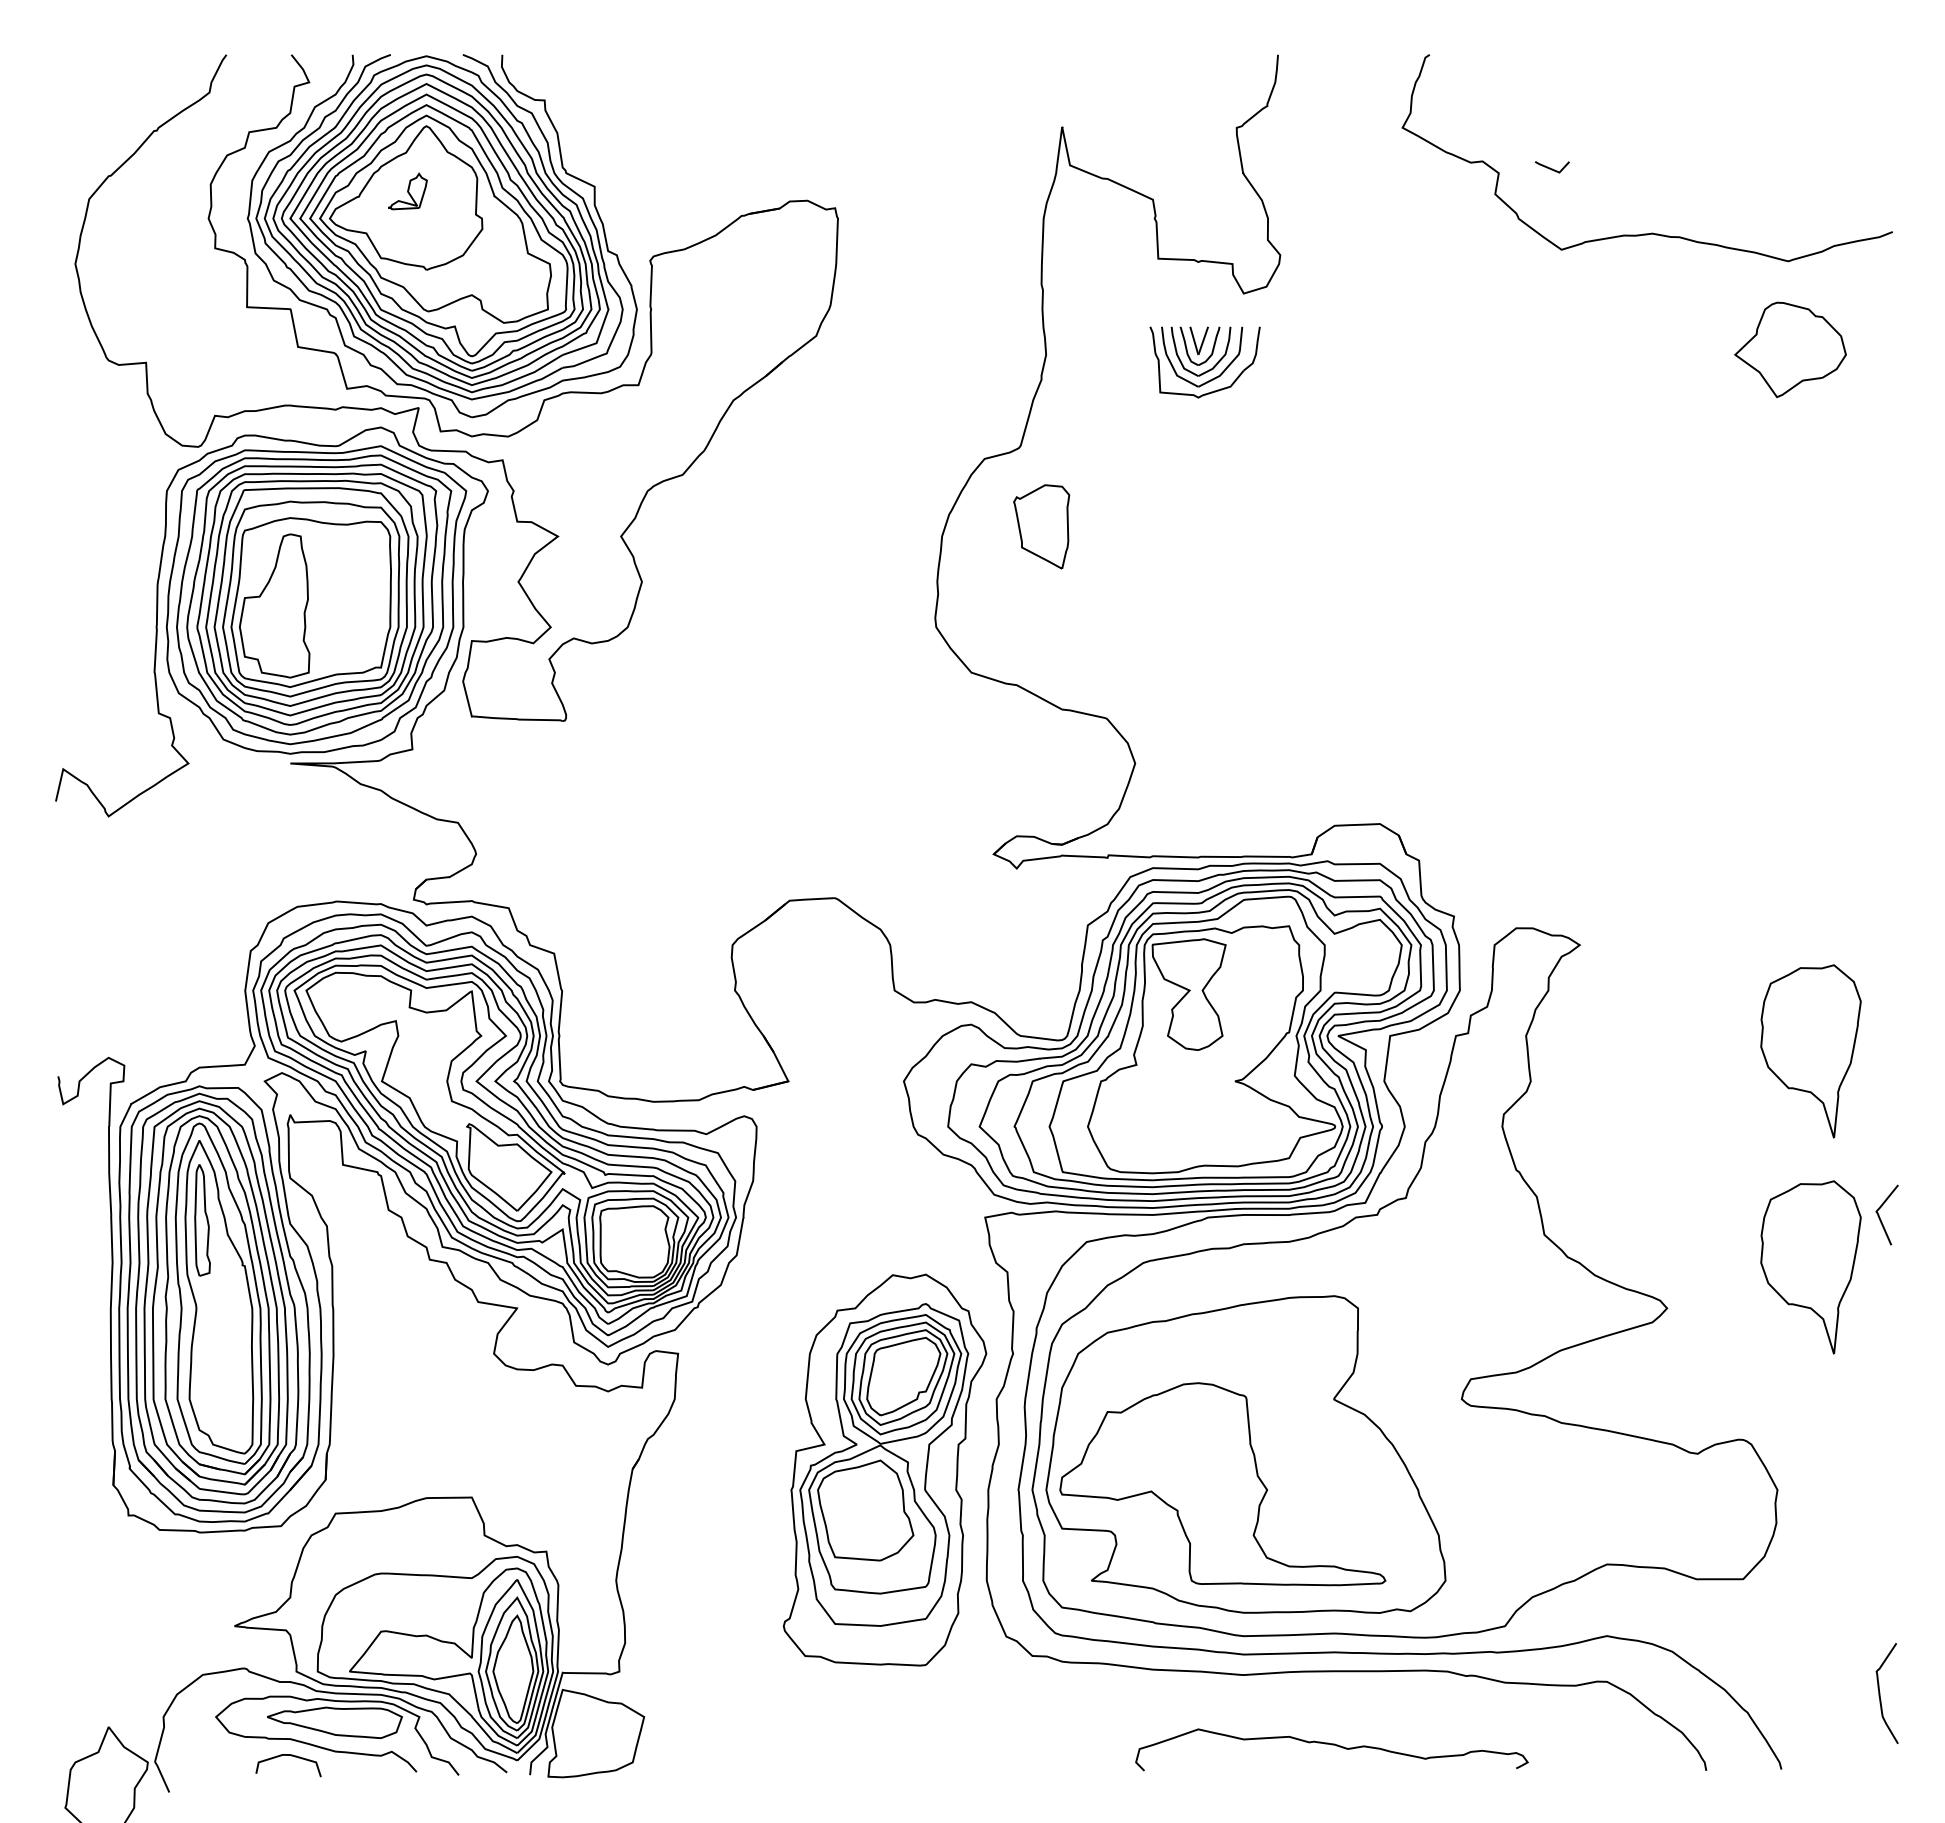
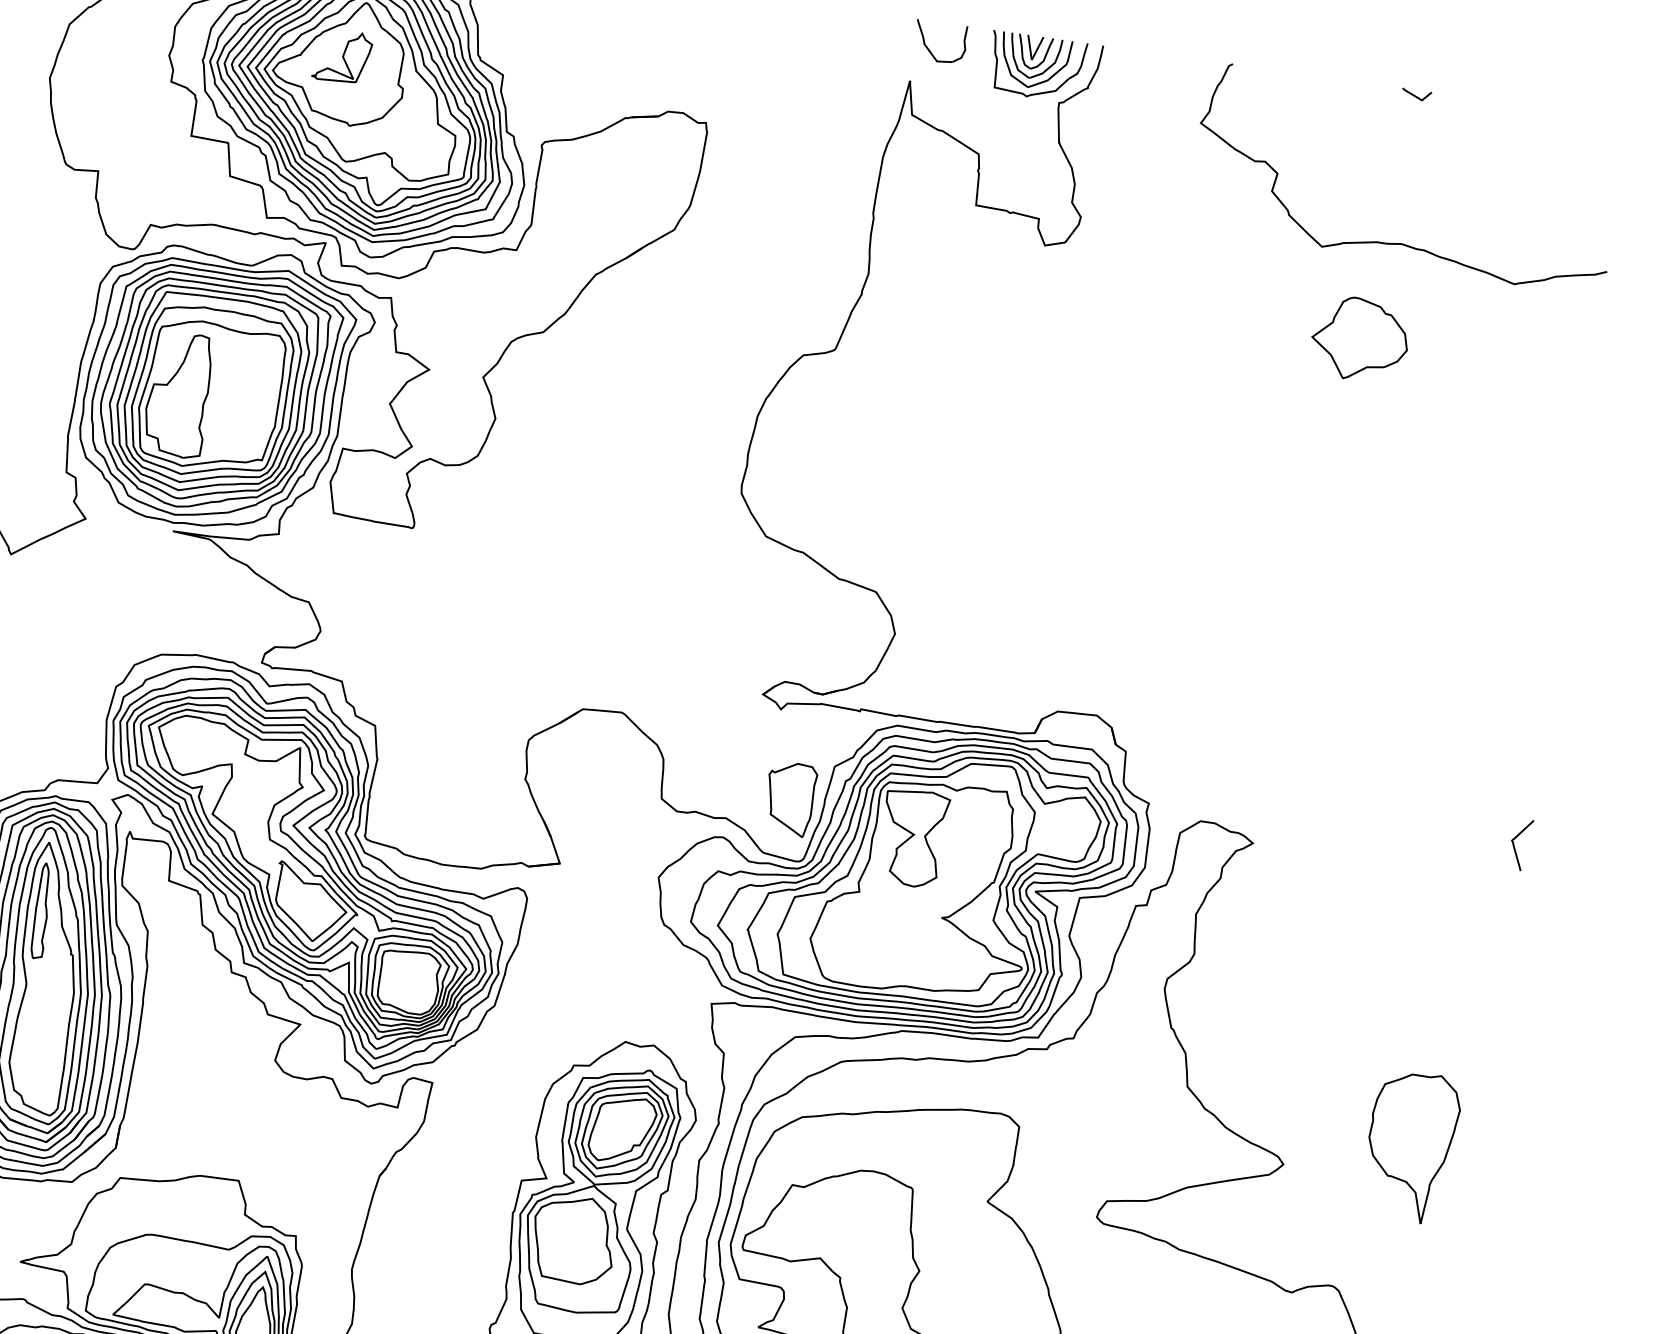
part: (1079, 87) -> (929, 49), added
line: (1552, 168) -> (1416, 96), moved
part: (407, 191) -> (342, 56), size x1.67
part: (1790, 349) -> (1360, 339), moved
part: (1204, 362) -> (1036, 67), moved
part: (1041, 526) -> (789, 798), moved
part: (1810, 1051) -> (1437, 962), removed
curve: (1880, 1217) -> (1514, 846), moved

